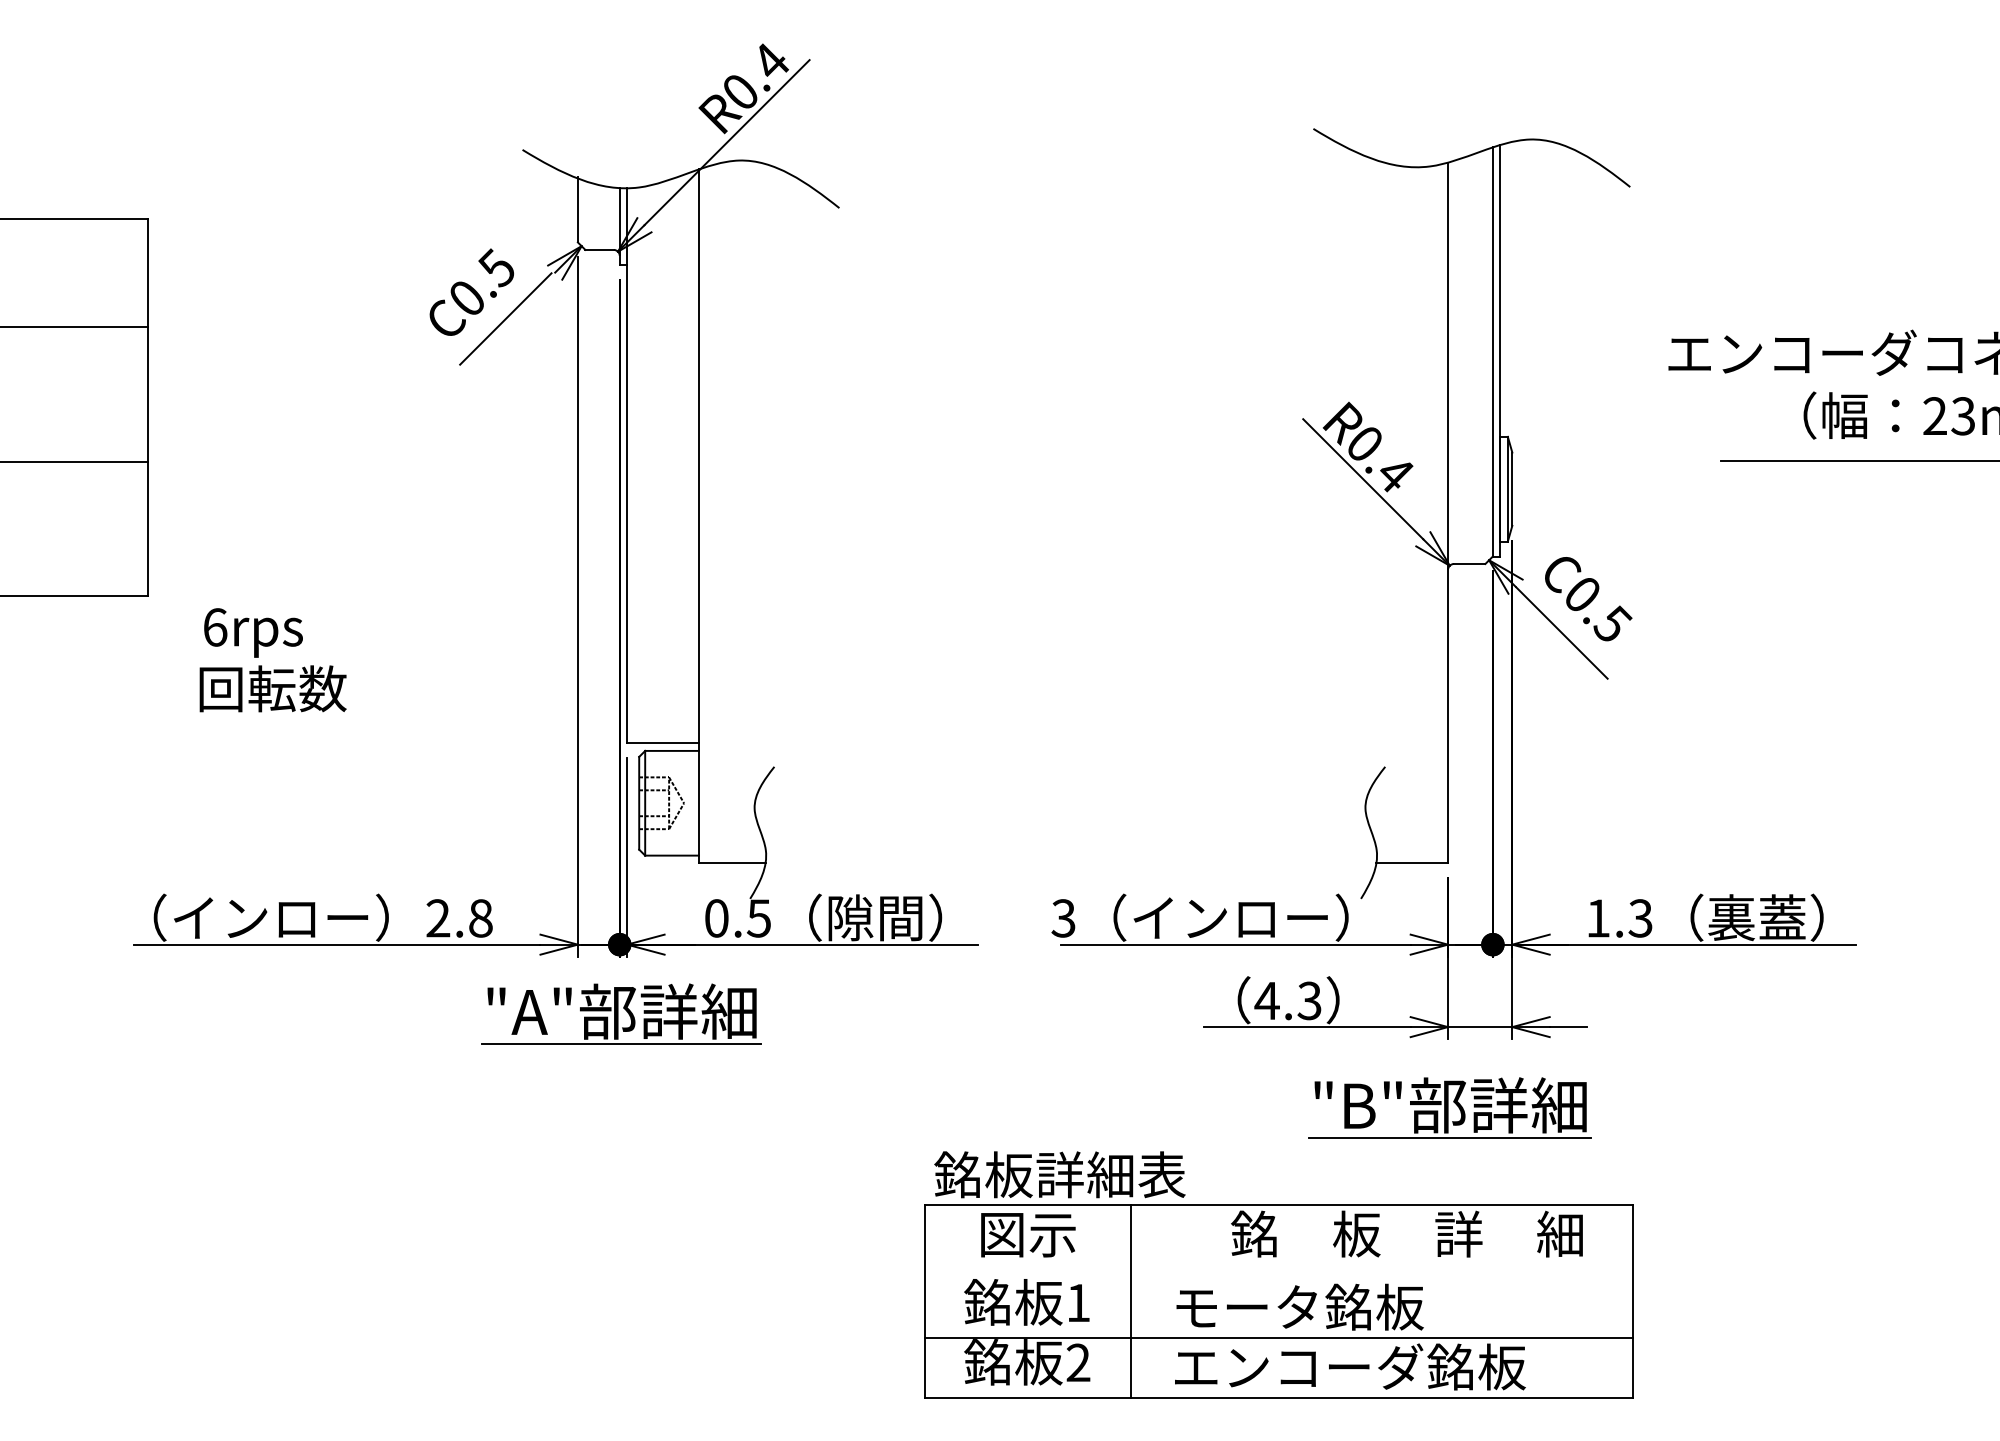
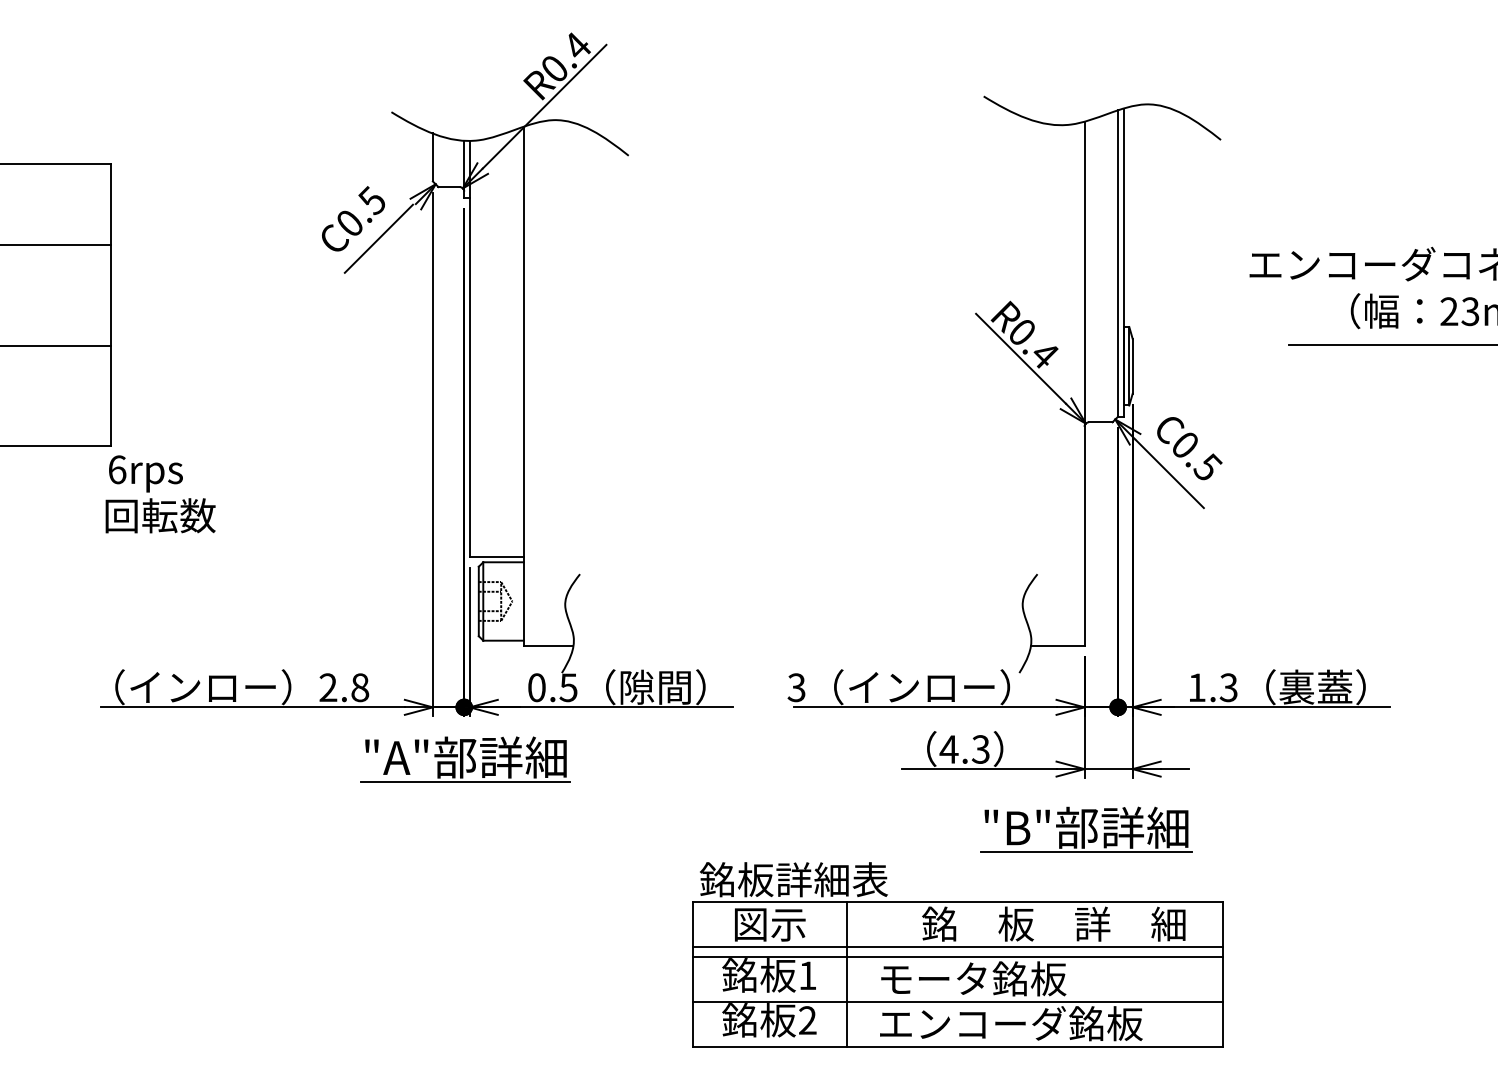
text: (272, 660) -> (160, 494), moved
line: (1278, 1265) -> (957, 947), added
line: (1278, 1278) -> (957, 957), added

